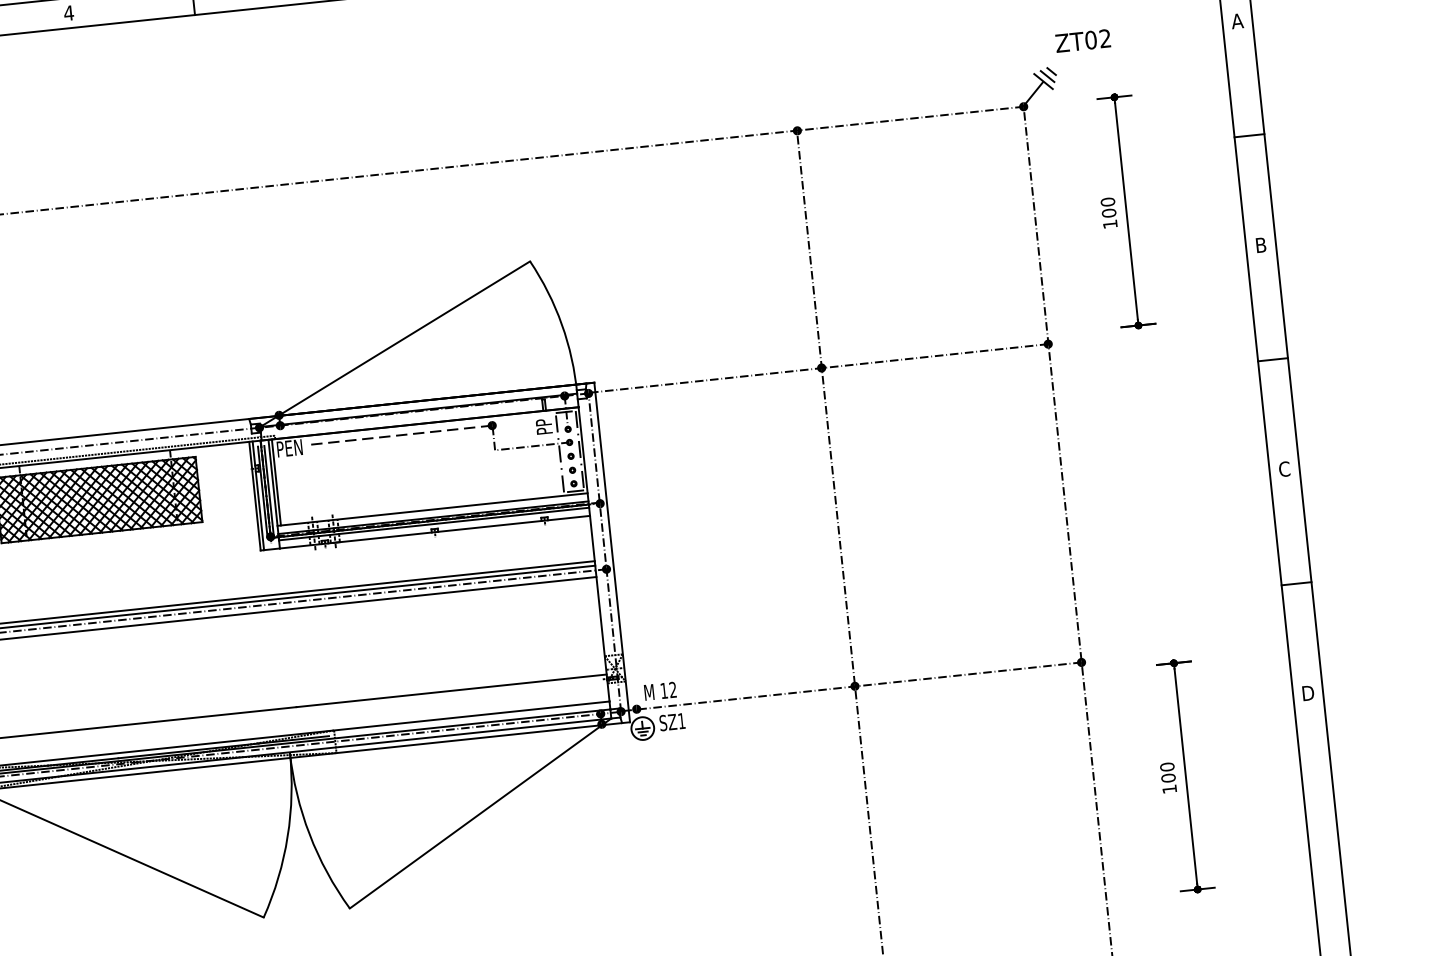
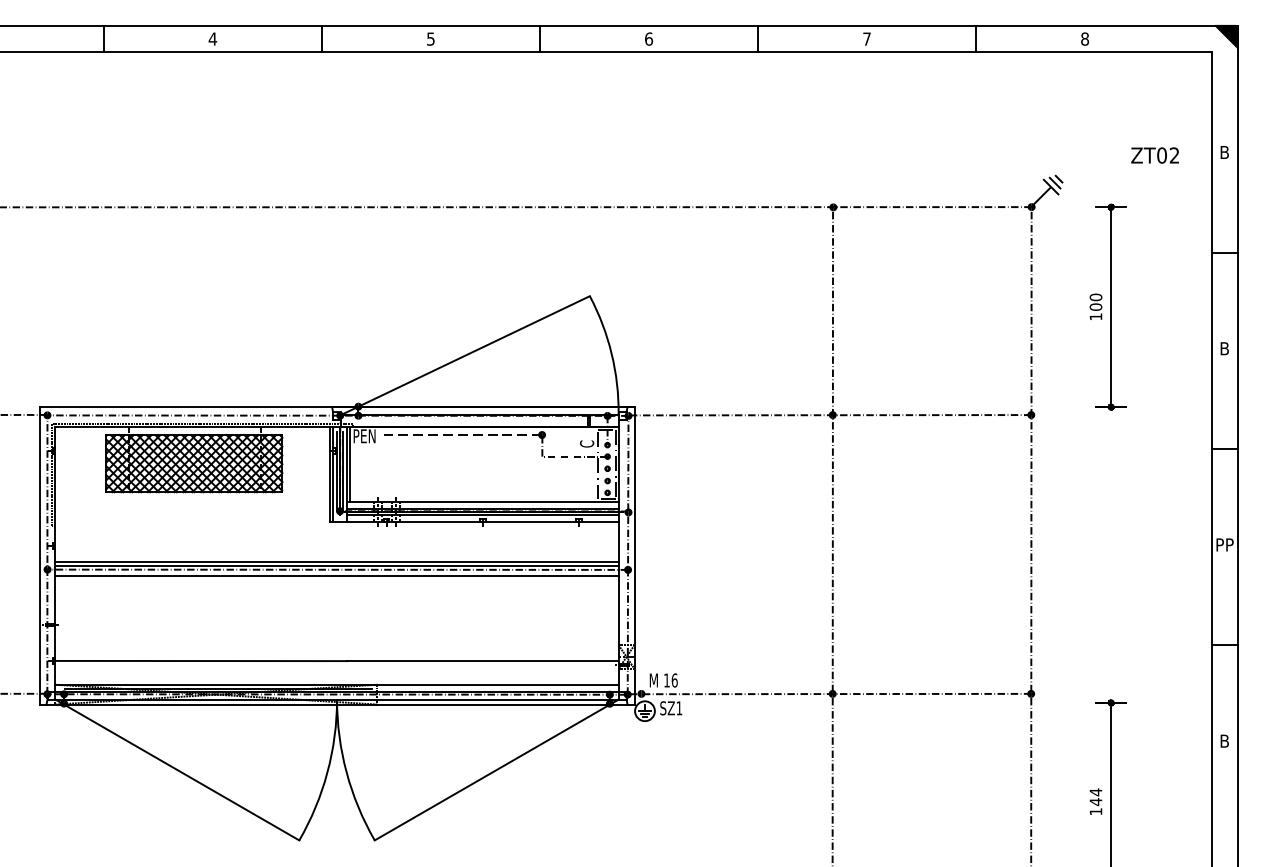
text: (1237, 21) -> (1224, 152), A -> B
text: (1082, 41) -> (1154, 155), moved
text: (544, 426) -> (587, 440), PP -> C
text: (1284, 468) -> (1224, 544), C -> PP
text: (672, 689) -> (674, 680), 12 -> 16
text: (1307, 692) -> (1224, 740), D -> B
text: (1167, 773) -> (1095, 797), 100 -> 144

